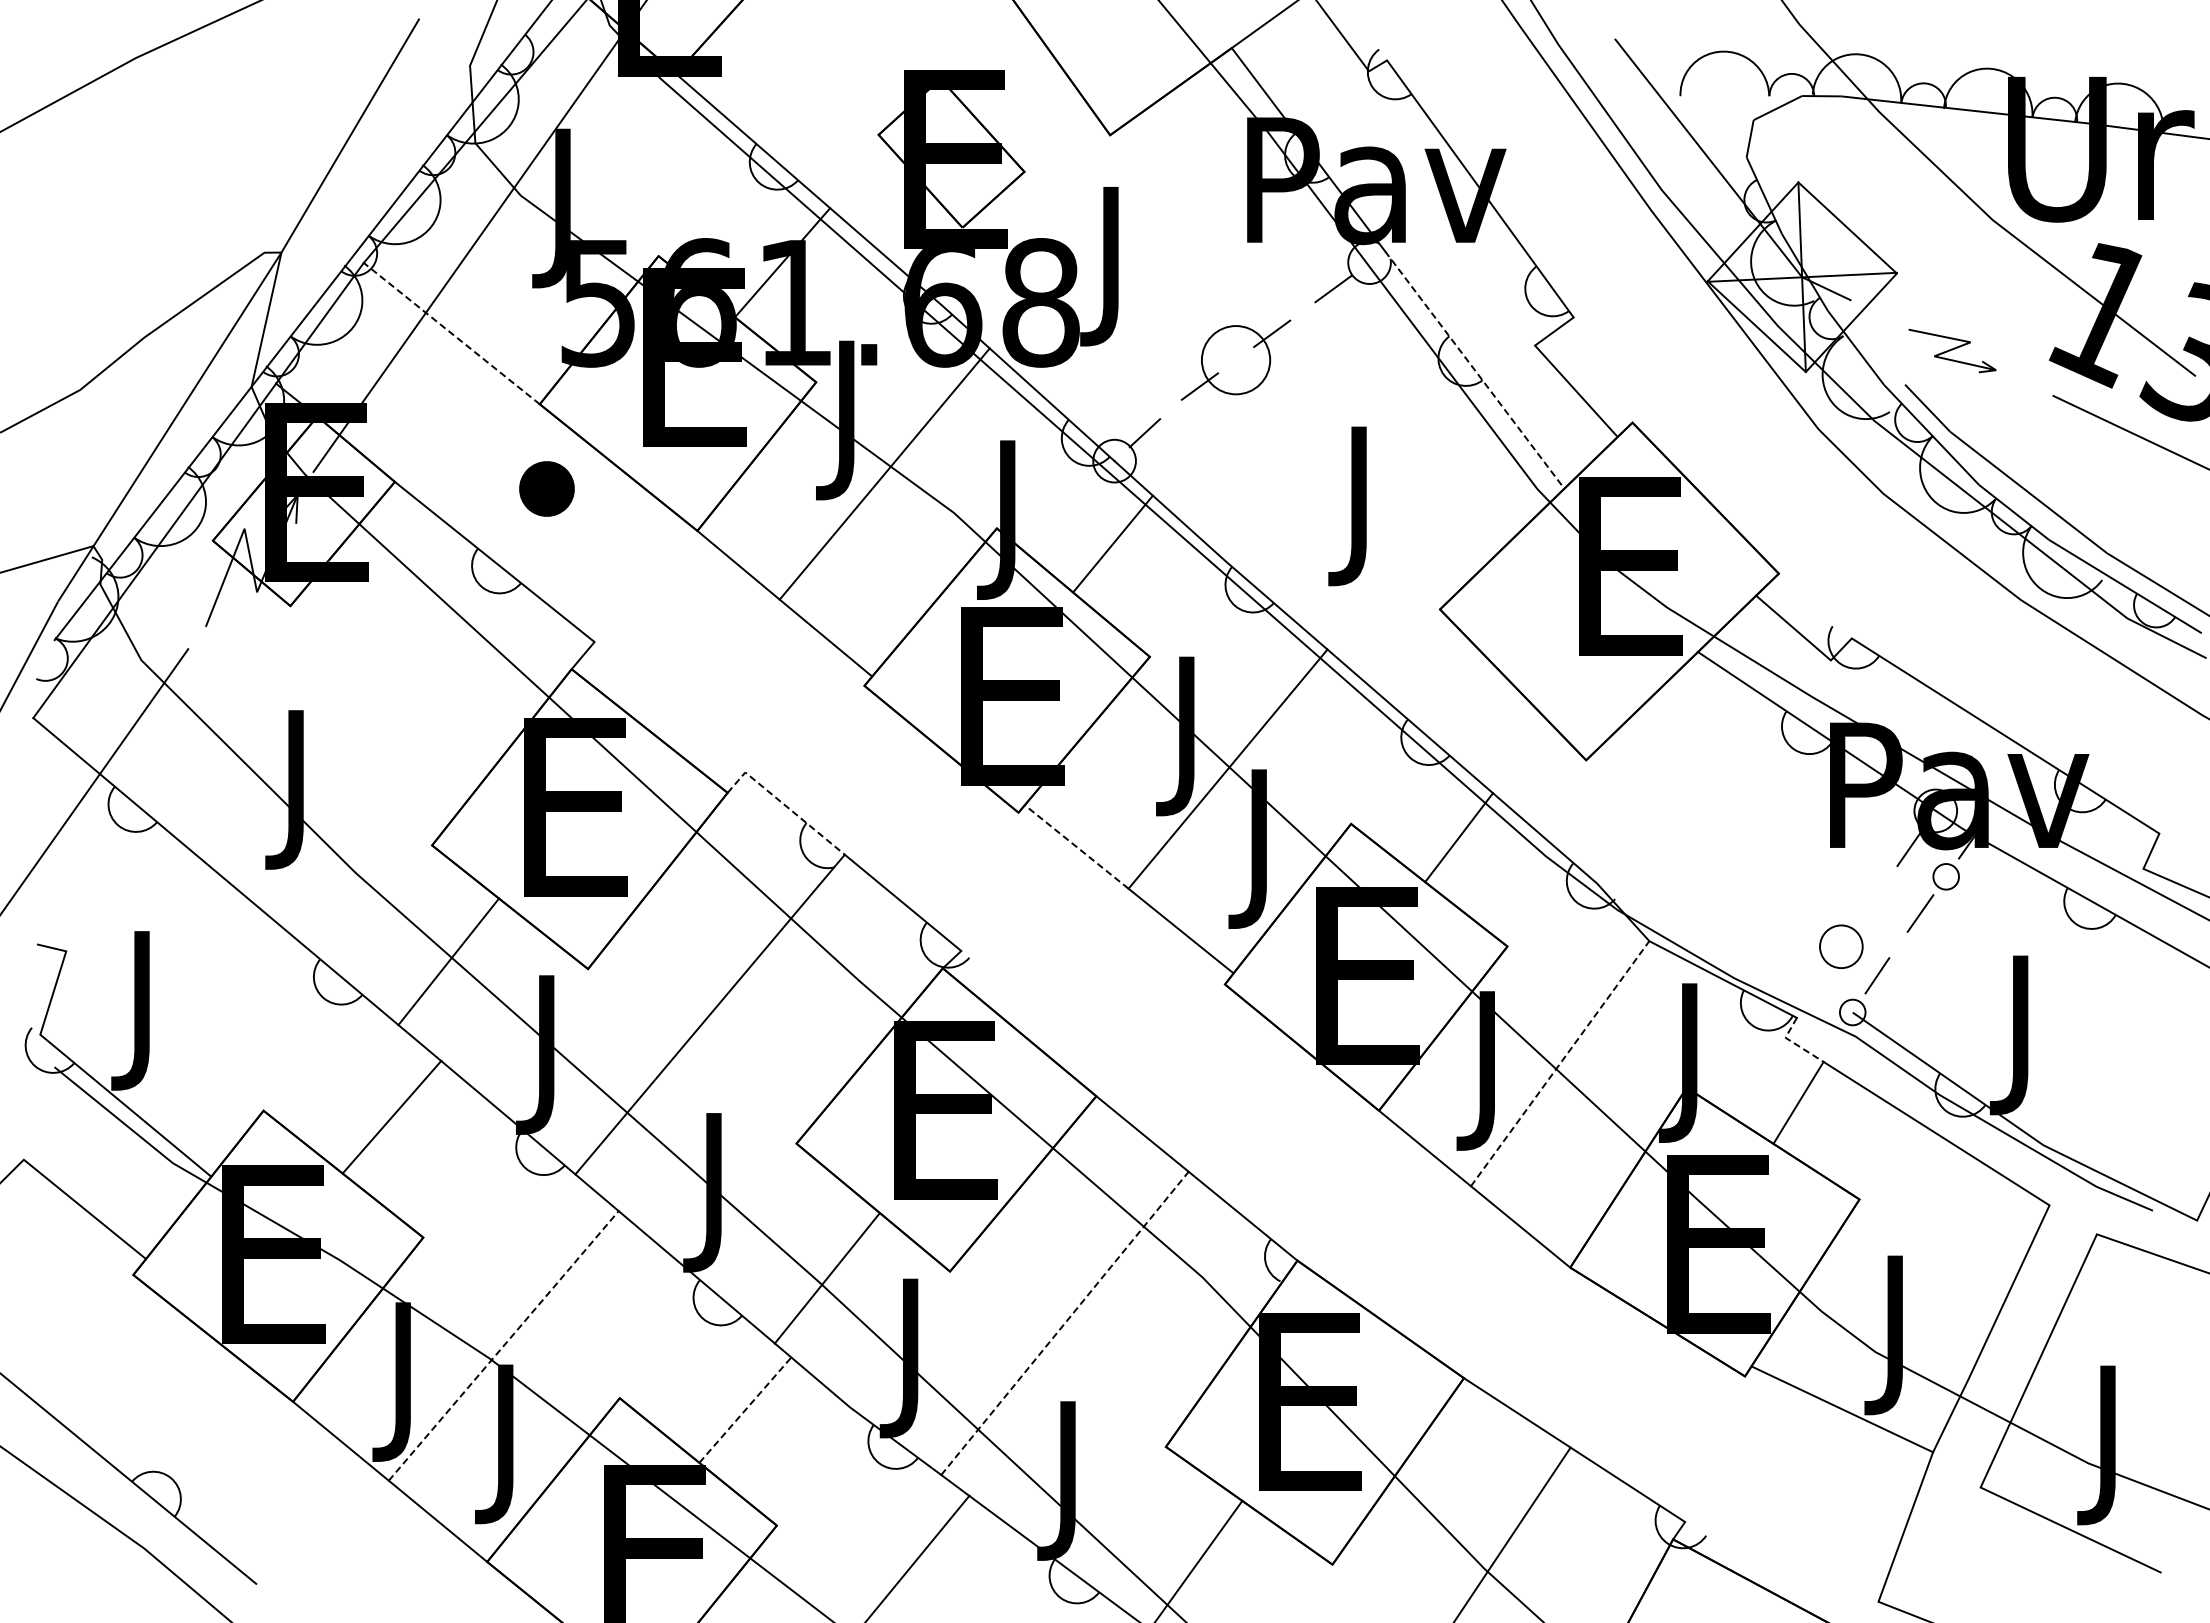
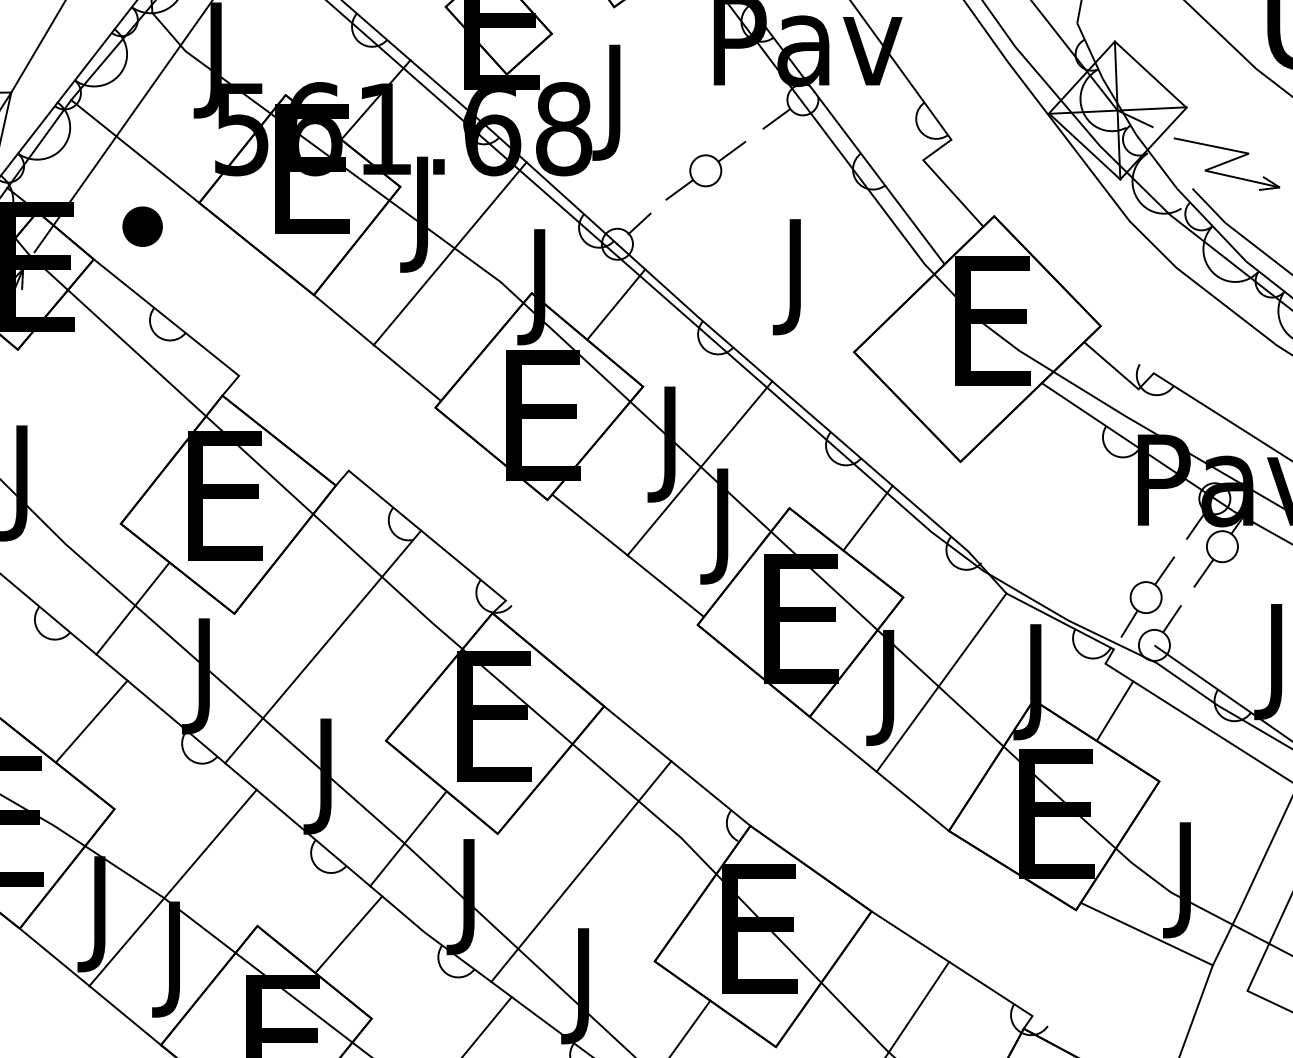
line: (451, 333) -> (135, 151), dashed -> solid
part: (1952, 350) -> (1227, 163), size x1.67
circle: (1235, 359) -> (705, 170), size x0.62
line: (1474, 370) -> (879, 178), dashed -> solid
part: (546, 488) -> (142, 226), moved
line: (784, 804) -> (377, 494), dashed -> solid
line: (1076, 846) -> (589, 524), dashed -> solid
circle: (1945, 876) -> (1221, 546), size x1.67
line: (1866, 909) -> (1164, 570), added
line: (1818, 982) -> (1129, 623), added
circle: (1852, 1012) -> (1154, 645), size x1.67
line: (1794, 1043) -> (1112, 667), dashed -> solid
line: (1560, 1063) -> (941, 682), dashed -> solid
line: (1064, 1323) -> (580, 871), dashed -> solid
line: (504, 1345) -> (173, 887), dashed -> solid
line: (745, 1410) -> (348, 934), dashed -> solid

